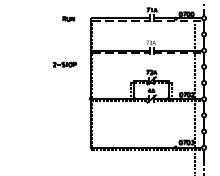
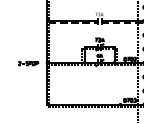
part: (64, 64) -> (28, 63), moved

